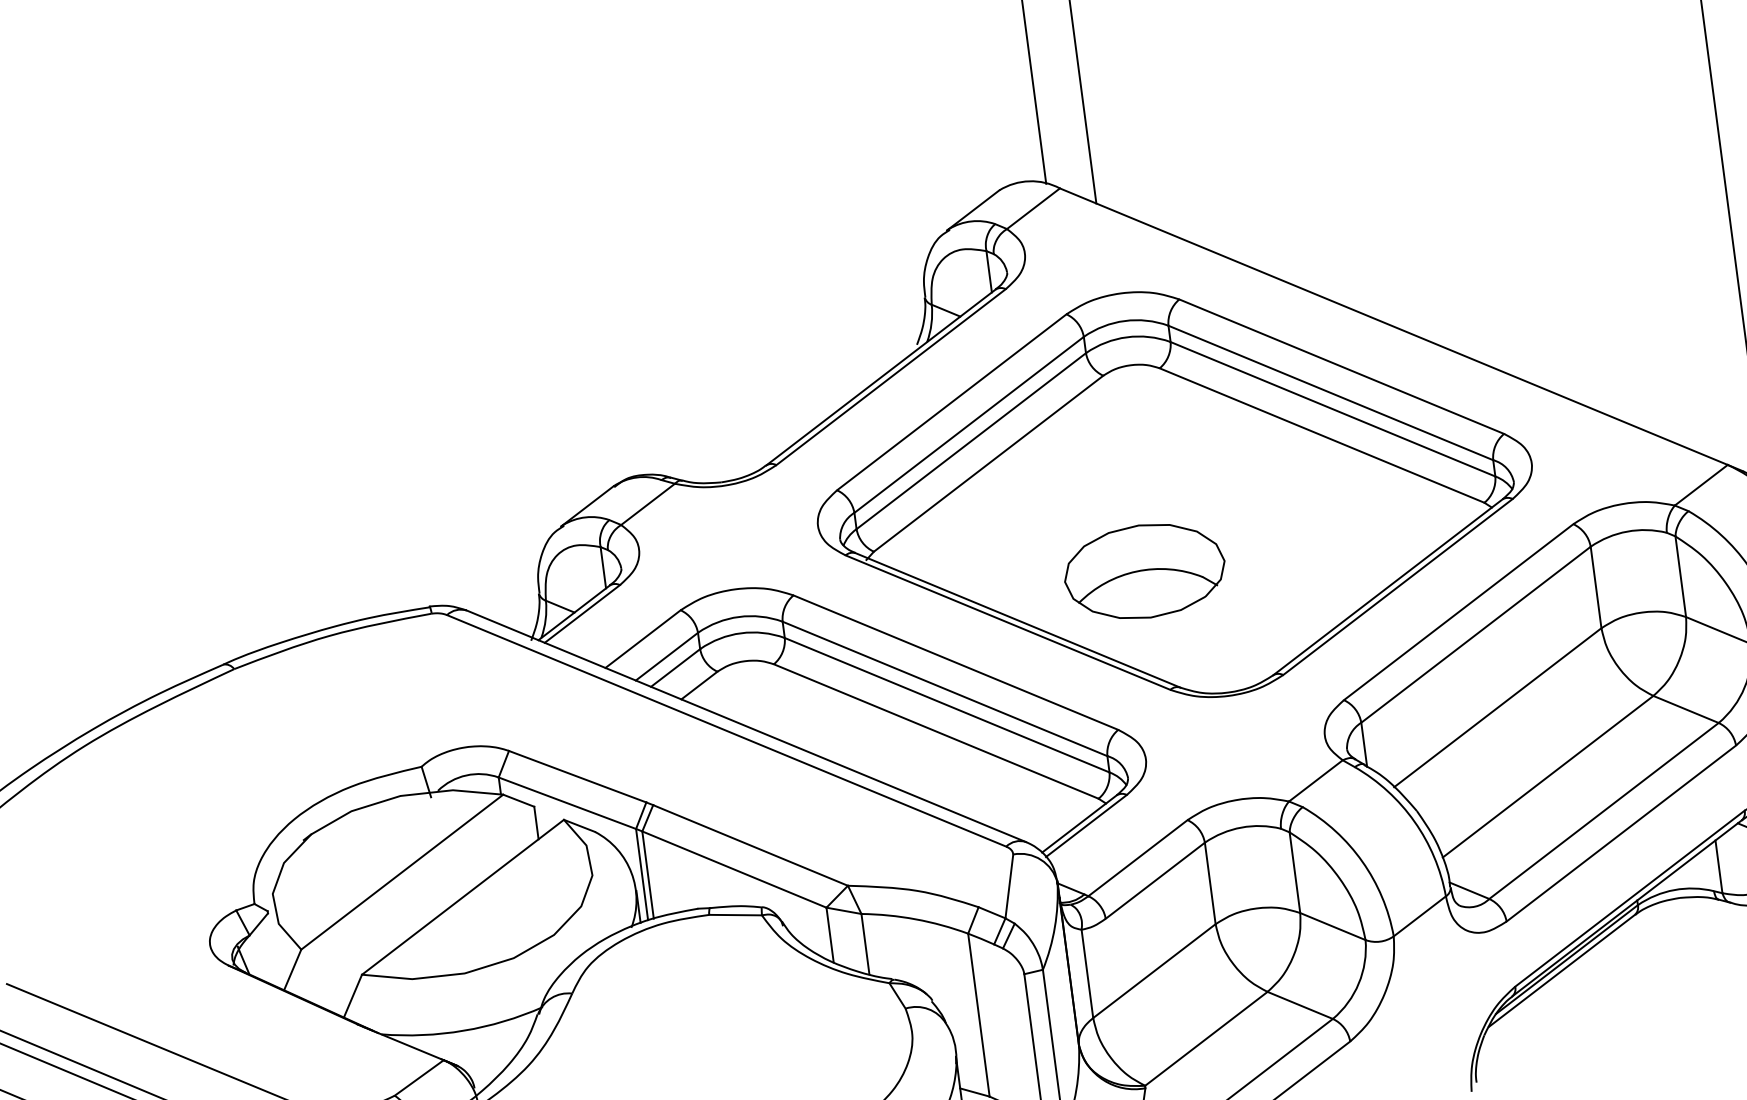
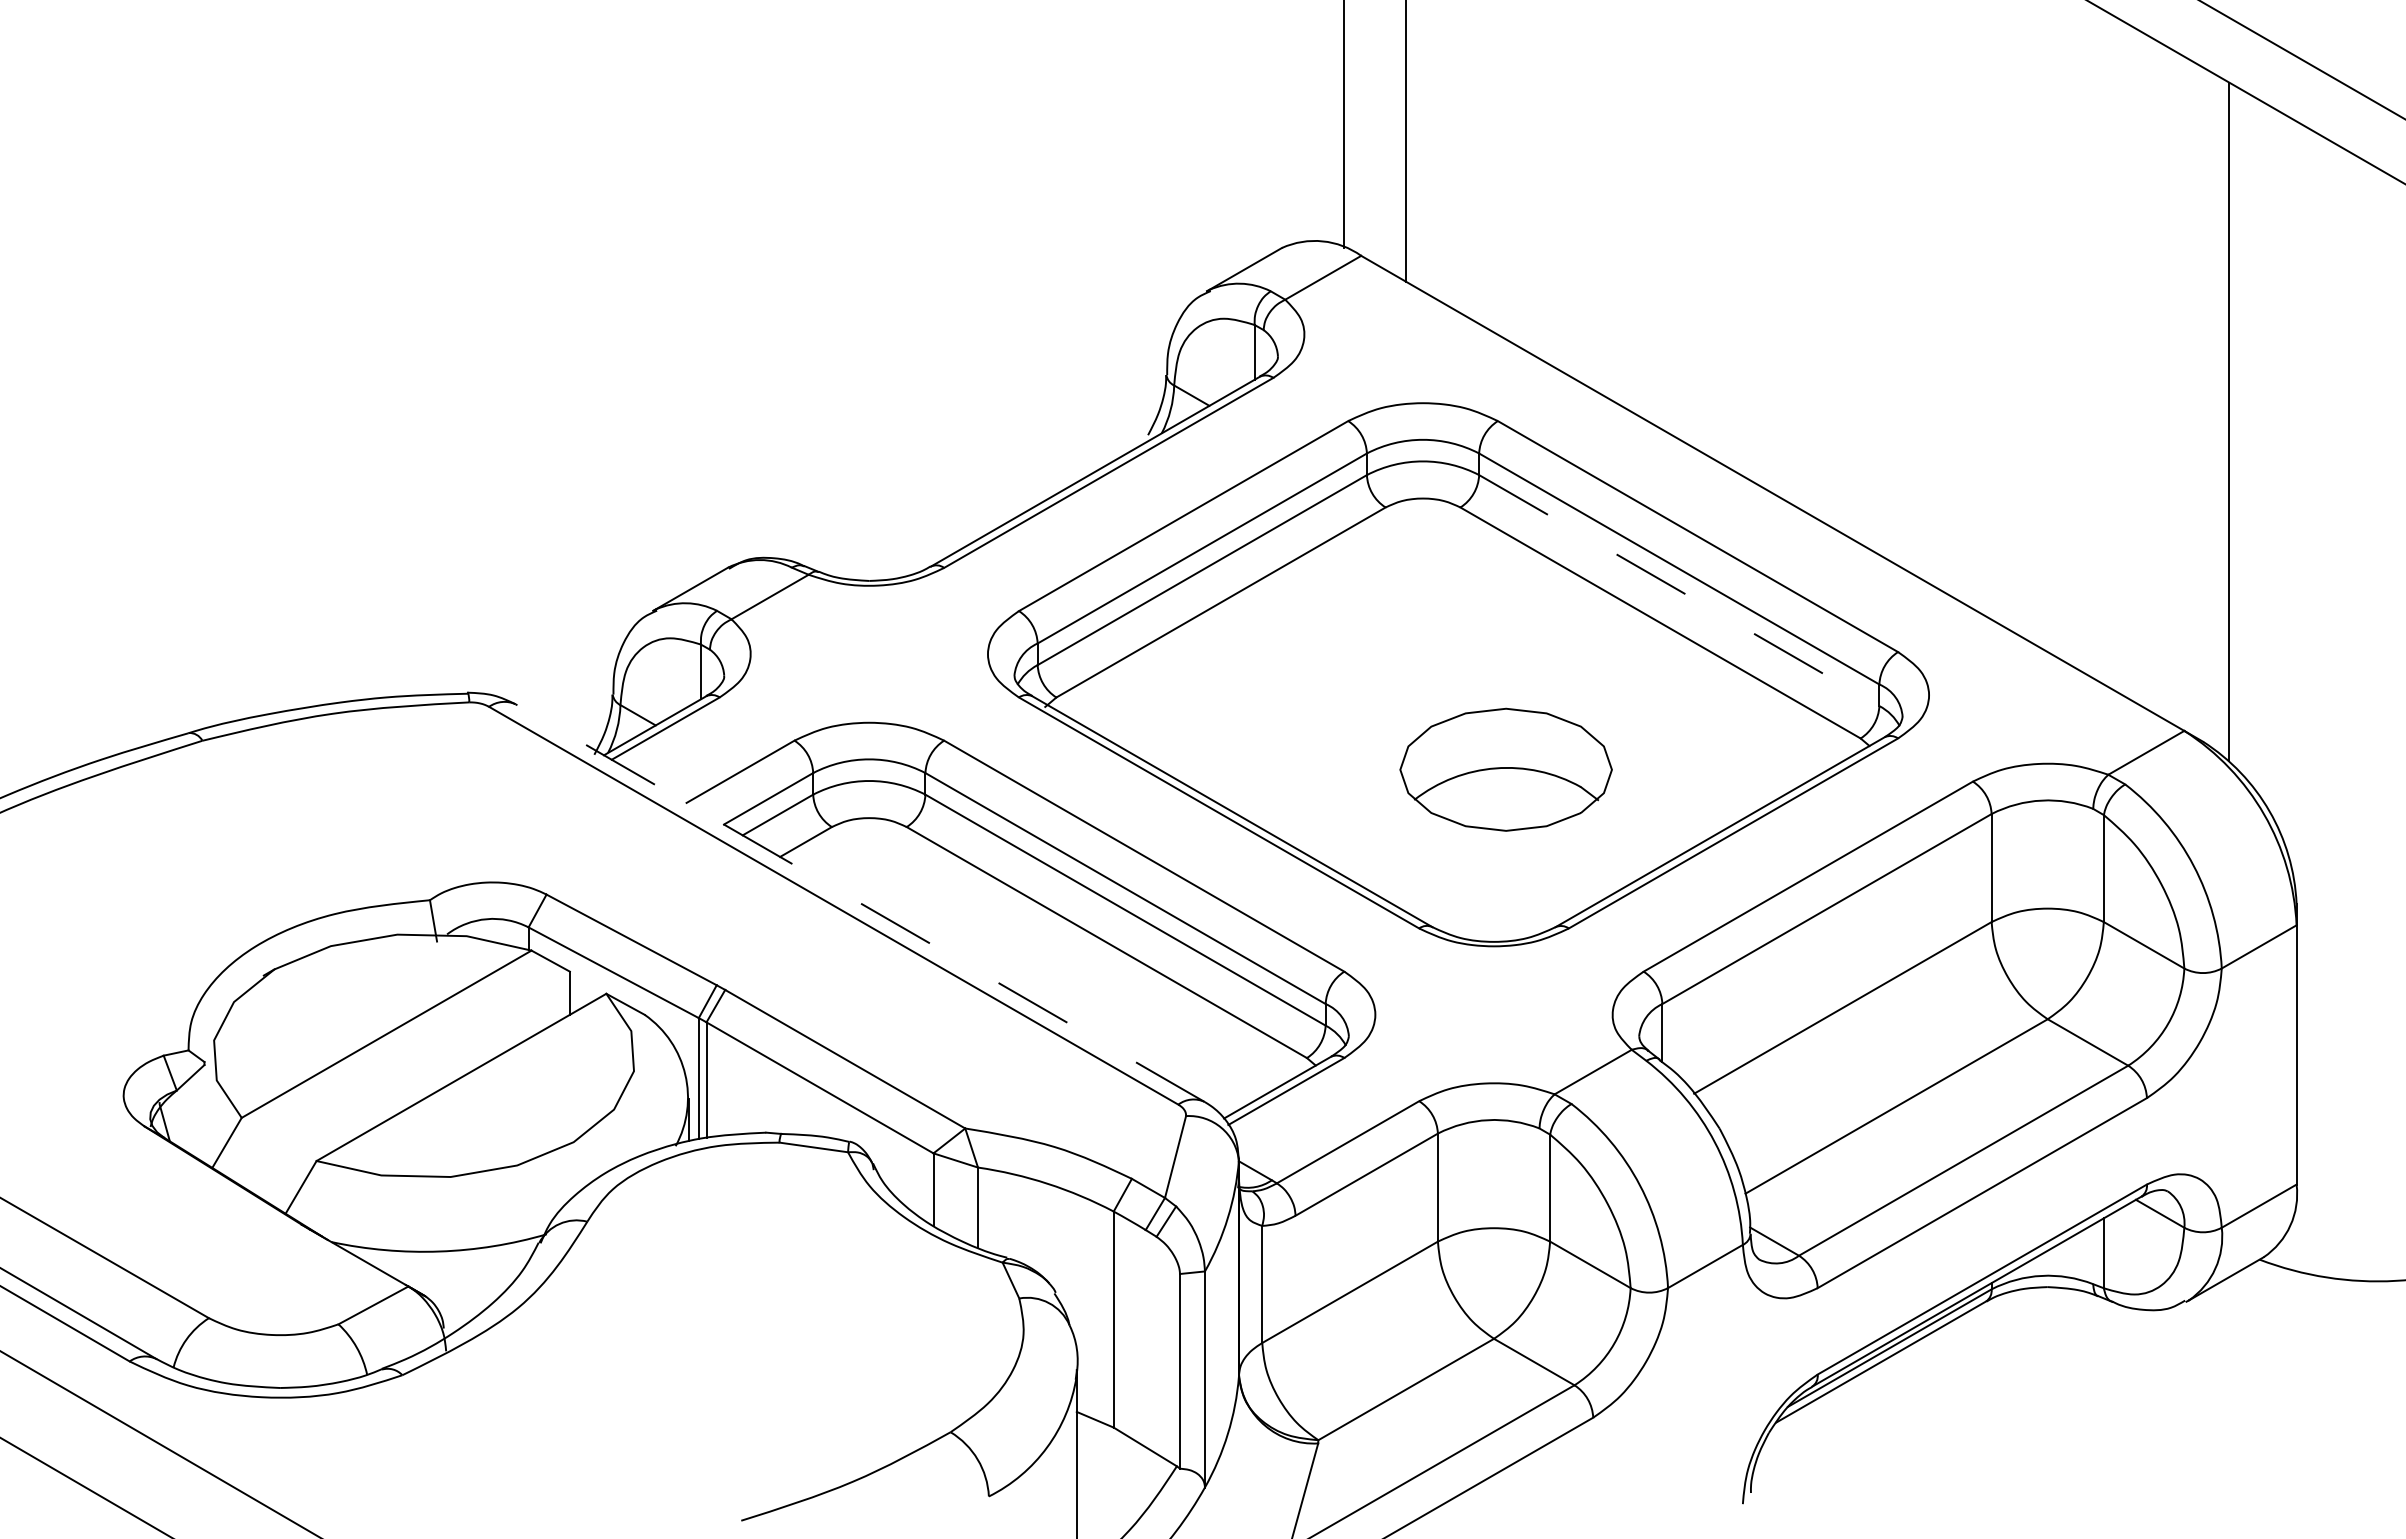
line: (1333, 409) -> (1679, 590), solid -> dashed
part: (1144, 571) -> (1505, 769), moved
line: (746, 726) -> (860, 903), solid -> dashed

